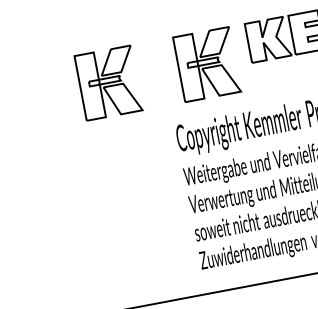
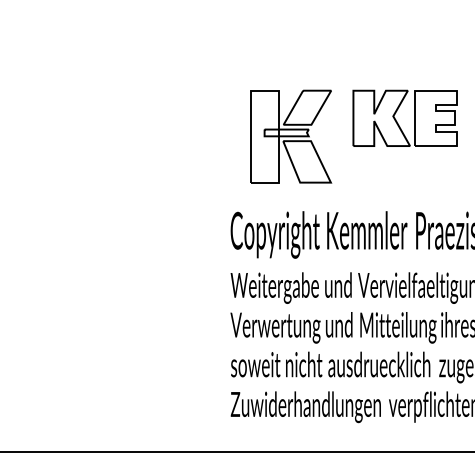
part: (108, 83) -> (151, 136), removed

